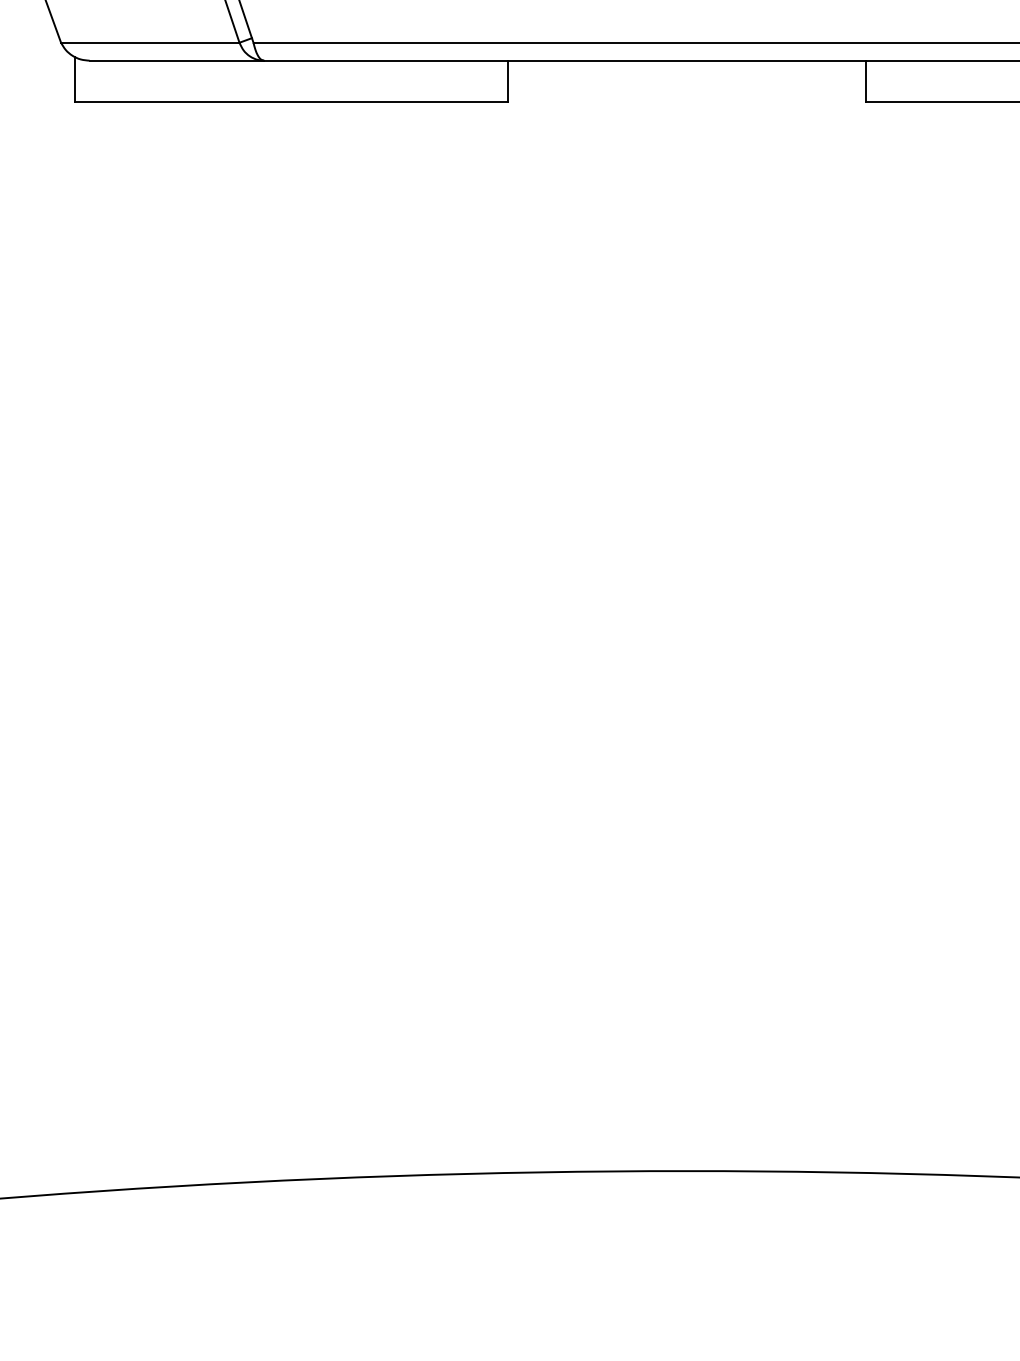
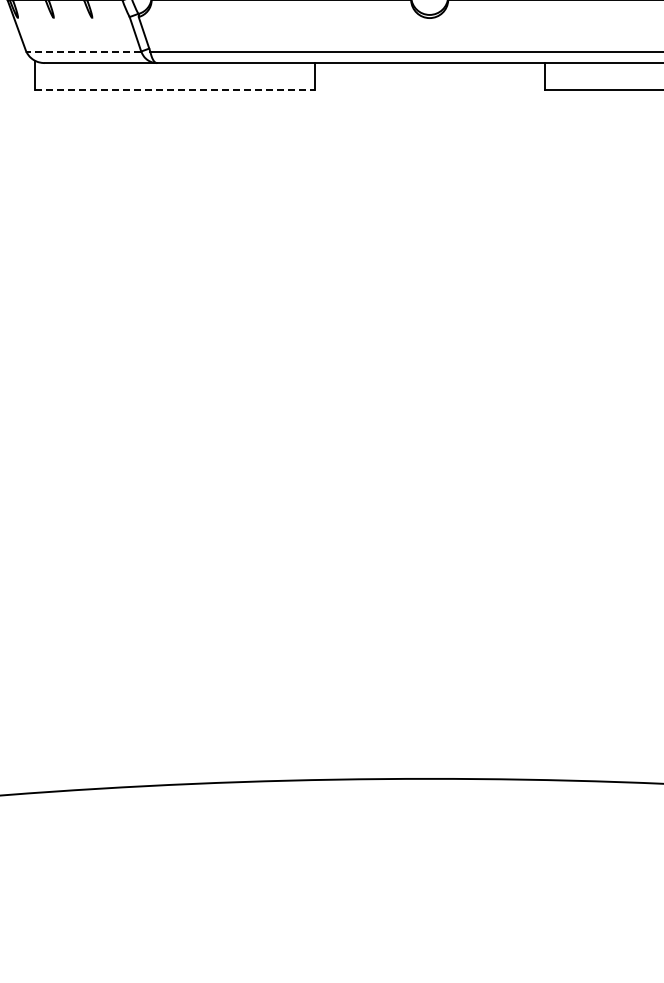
line: (149, 42) -> (83, 51), solid -> dashed
line: (291, 101) -> (174, 89), solid -> dashed

